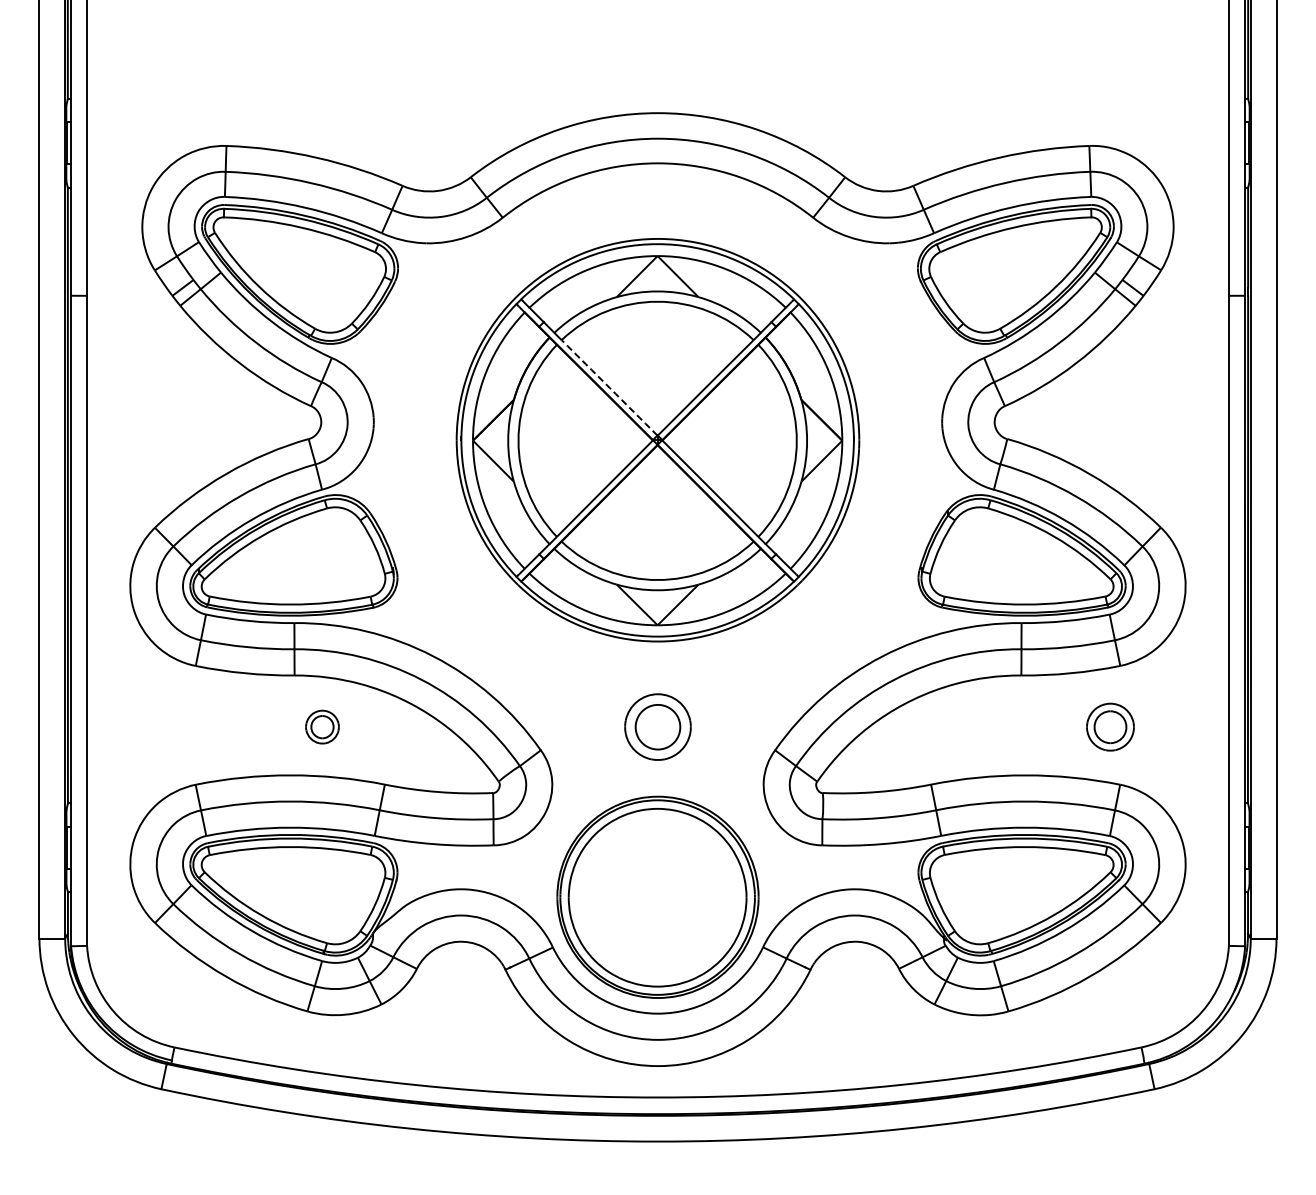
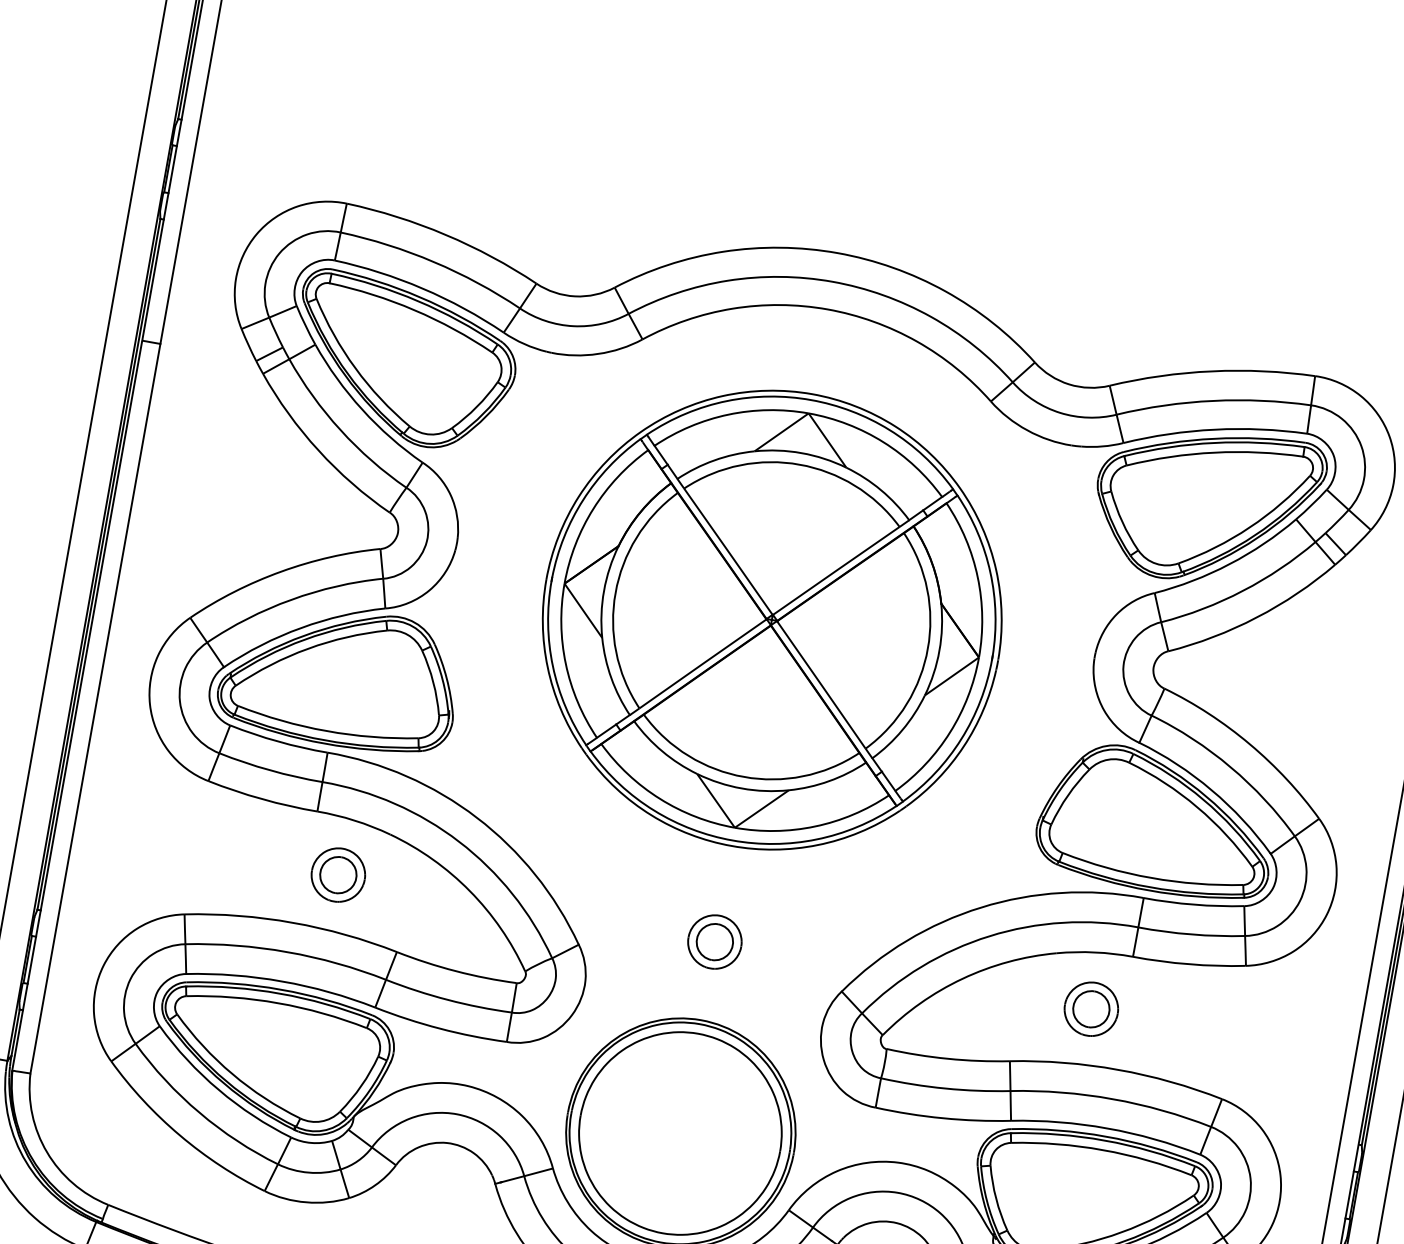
arc: (609, 387) -> (728, 551), dashed -> solid
part: (322, 726) -> (338, 874), size x1.43
part: (657, 726) -> (714, 941), size x0.71
part: (1110, 726) -> (1091, 1008), moved

